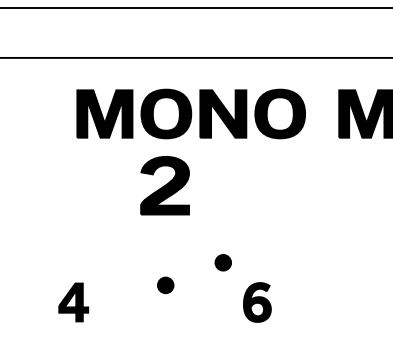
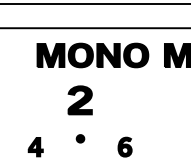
part: (163, 185) -> (79, 100), moved
part: (223, 262) -> (108, 127), removed

